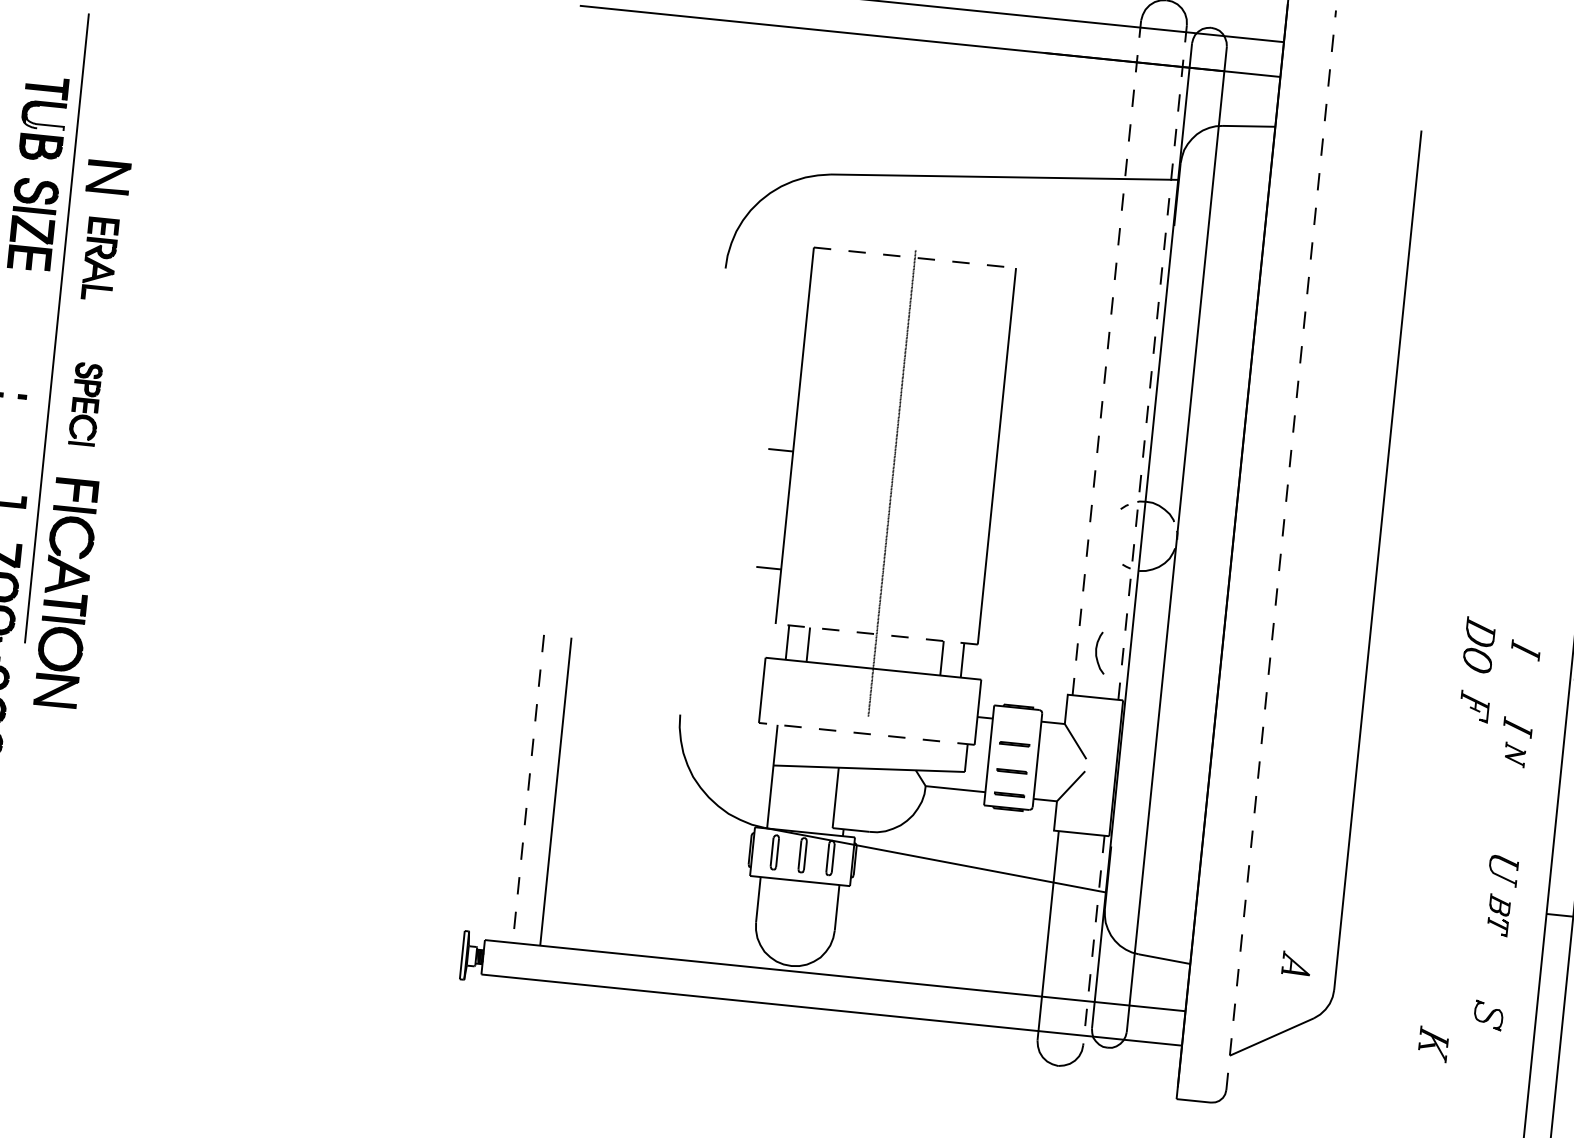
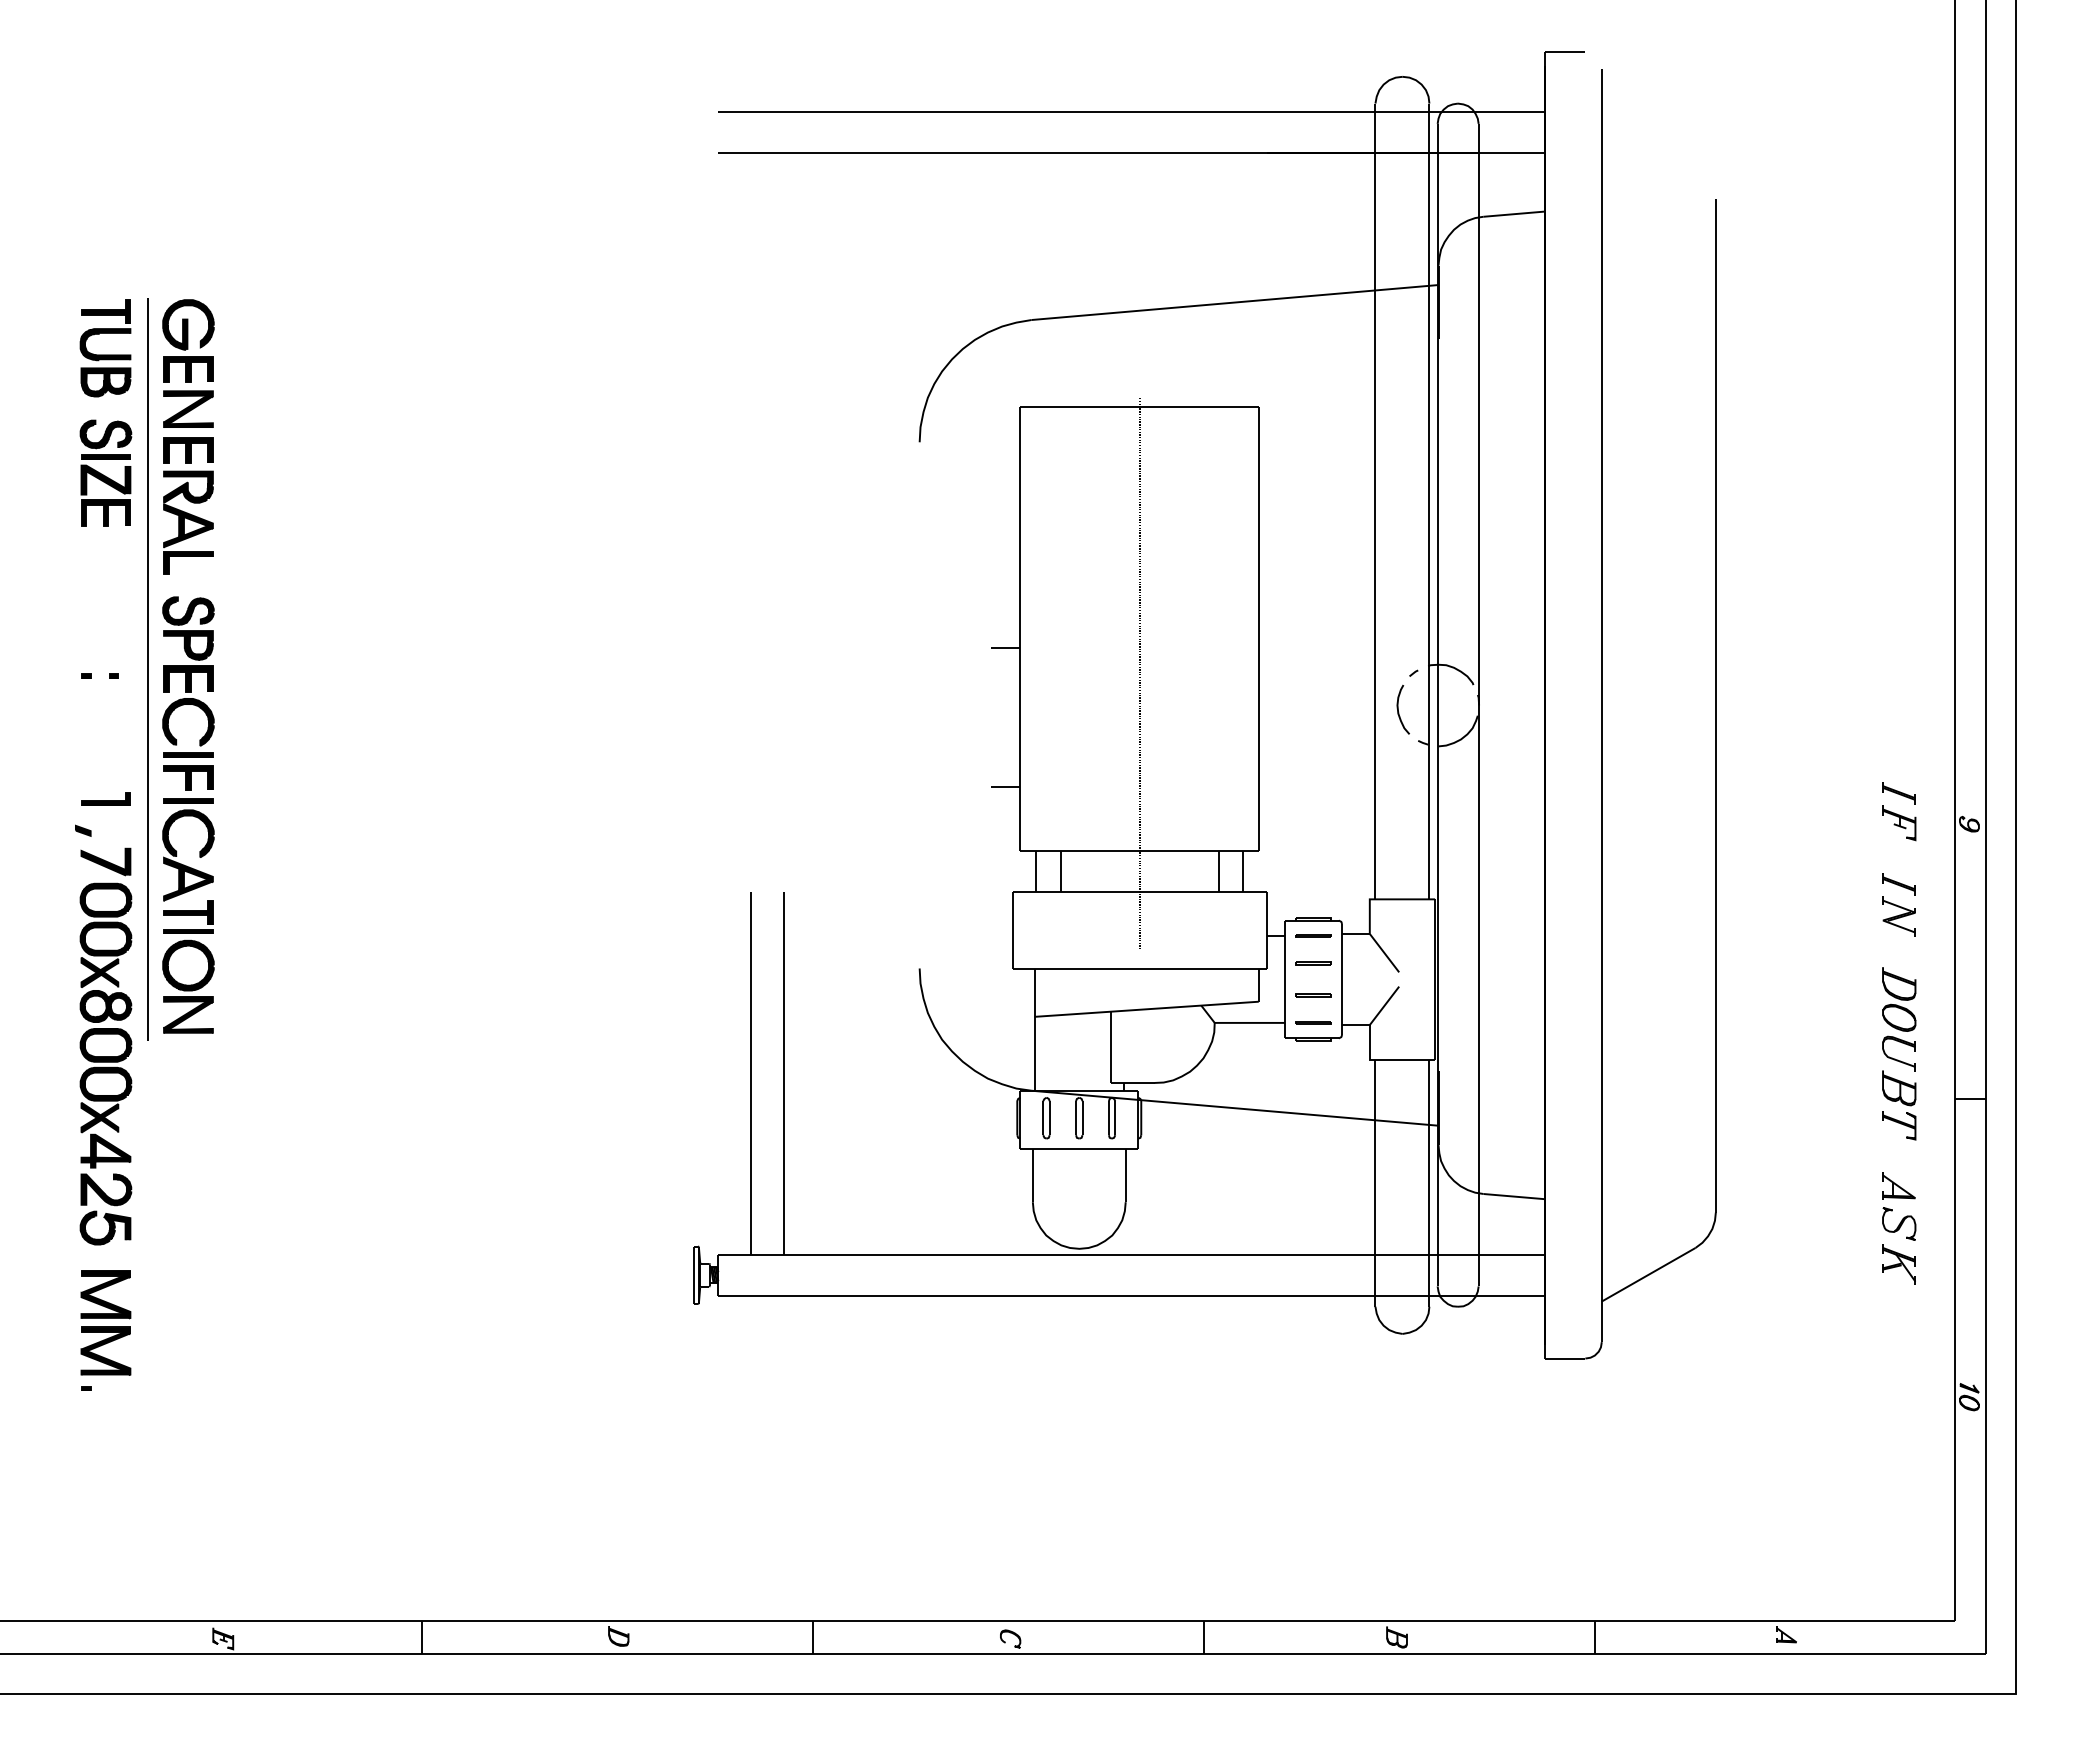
part: (114, 119) -> (188, 340), added
fill: (44, 122) -> (107, 352), added
line: (915, 258) -> (1140, 407), dashed -> solid
part: (100, 259) -> (188, 505), size x1.43
line: (56, 328) -> (147, 669), moved
line: (1106, 357) -> (1375, 501), dashed -> solid
line: (1152, 362) -> (1429, 501), dashed -> solid
part: (85, 404) -> (188, 676), size x1.67
line: (1280, 550) -> (1601, 705), dashed -> solid
line: (876, 634) -> (1139, 851), dashed -> solid
part: (1479, 645) -> (1899, 999), moved
curve: (1096, 652) -> (1398, 709), moved
part: (1474, 707) -> (1899, 823), moved
line: (1016, 720) -> (1313, 935), added
line: (866, 733) -> (1139, 968), dashed -> solid
part: (1514, 754) -> (1898, 916), size x1.43
line: (528, 789) -> (751, 1073), dashed -> solid
part: (1499, 915) -> (1899, 1105), size x1.43
line: (1093, 940) -> (1429, 1183), dashed -> solid
part: (1296, 963) -> (1898, 1185), moved
part: (1432, 1044) -> (1898, 1264), moved

